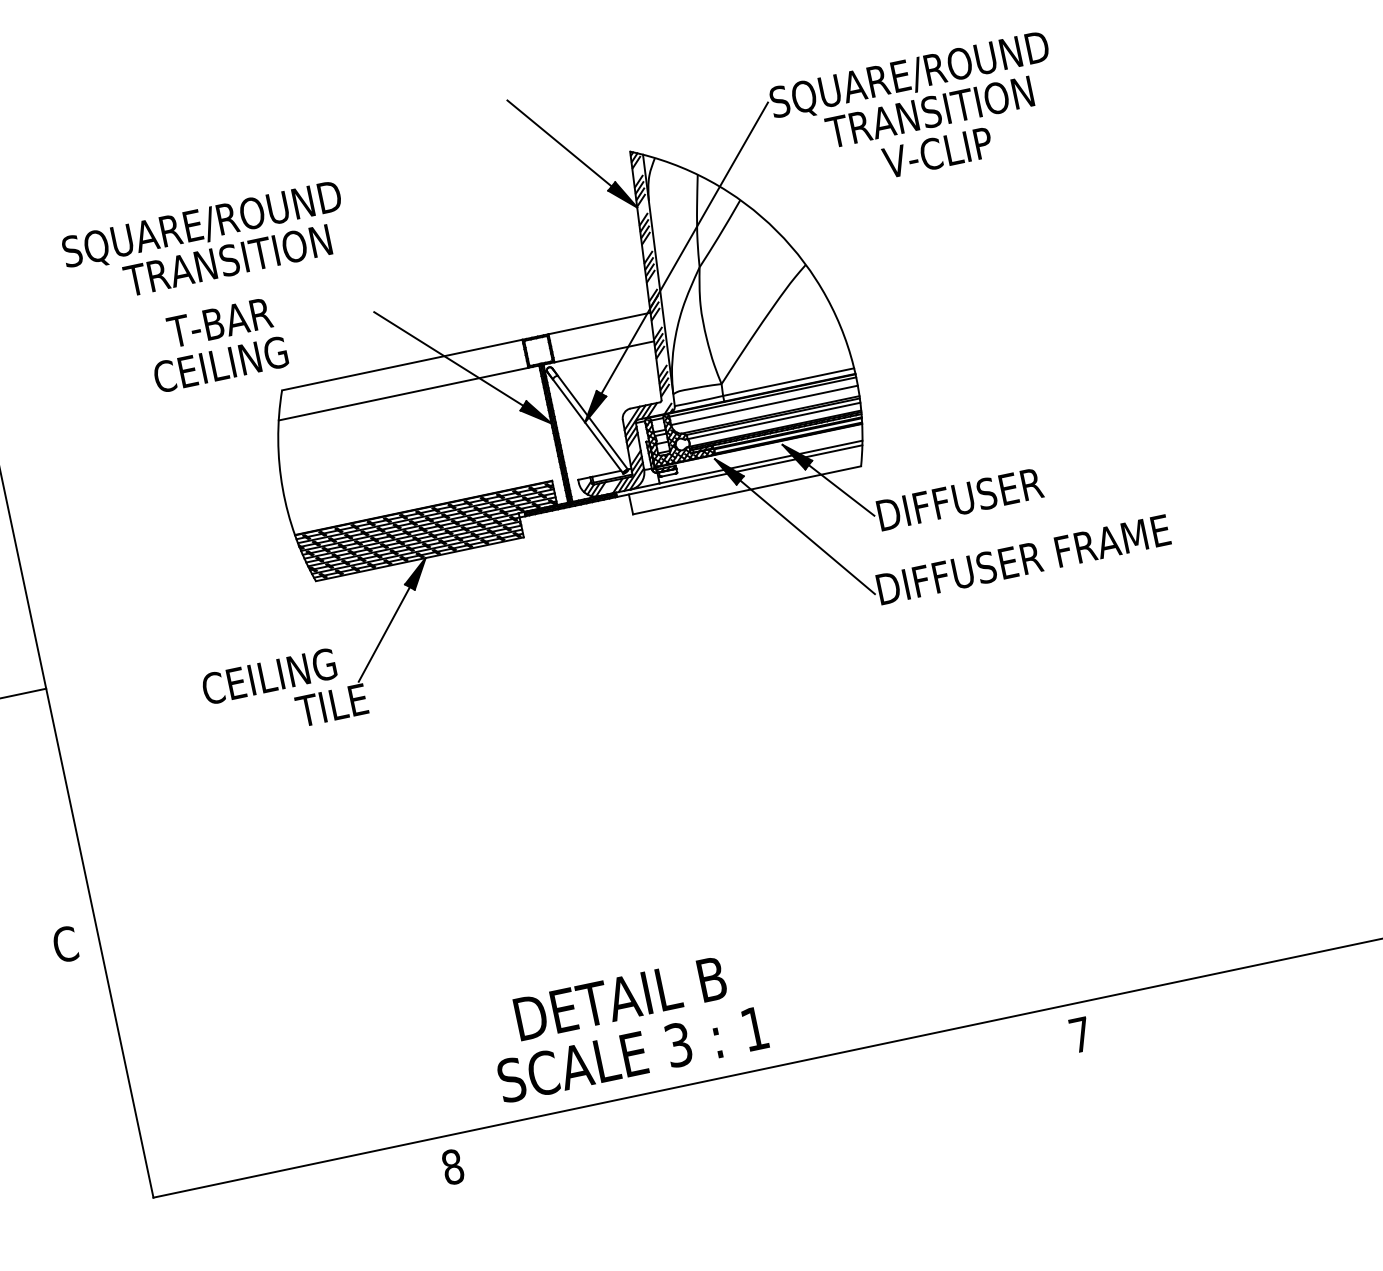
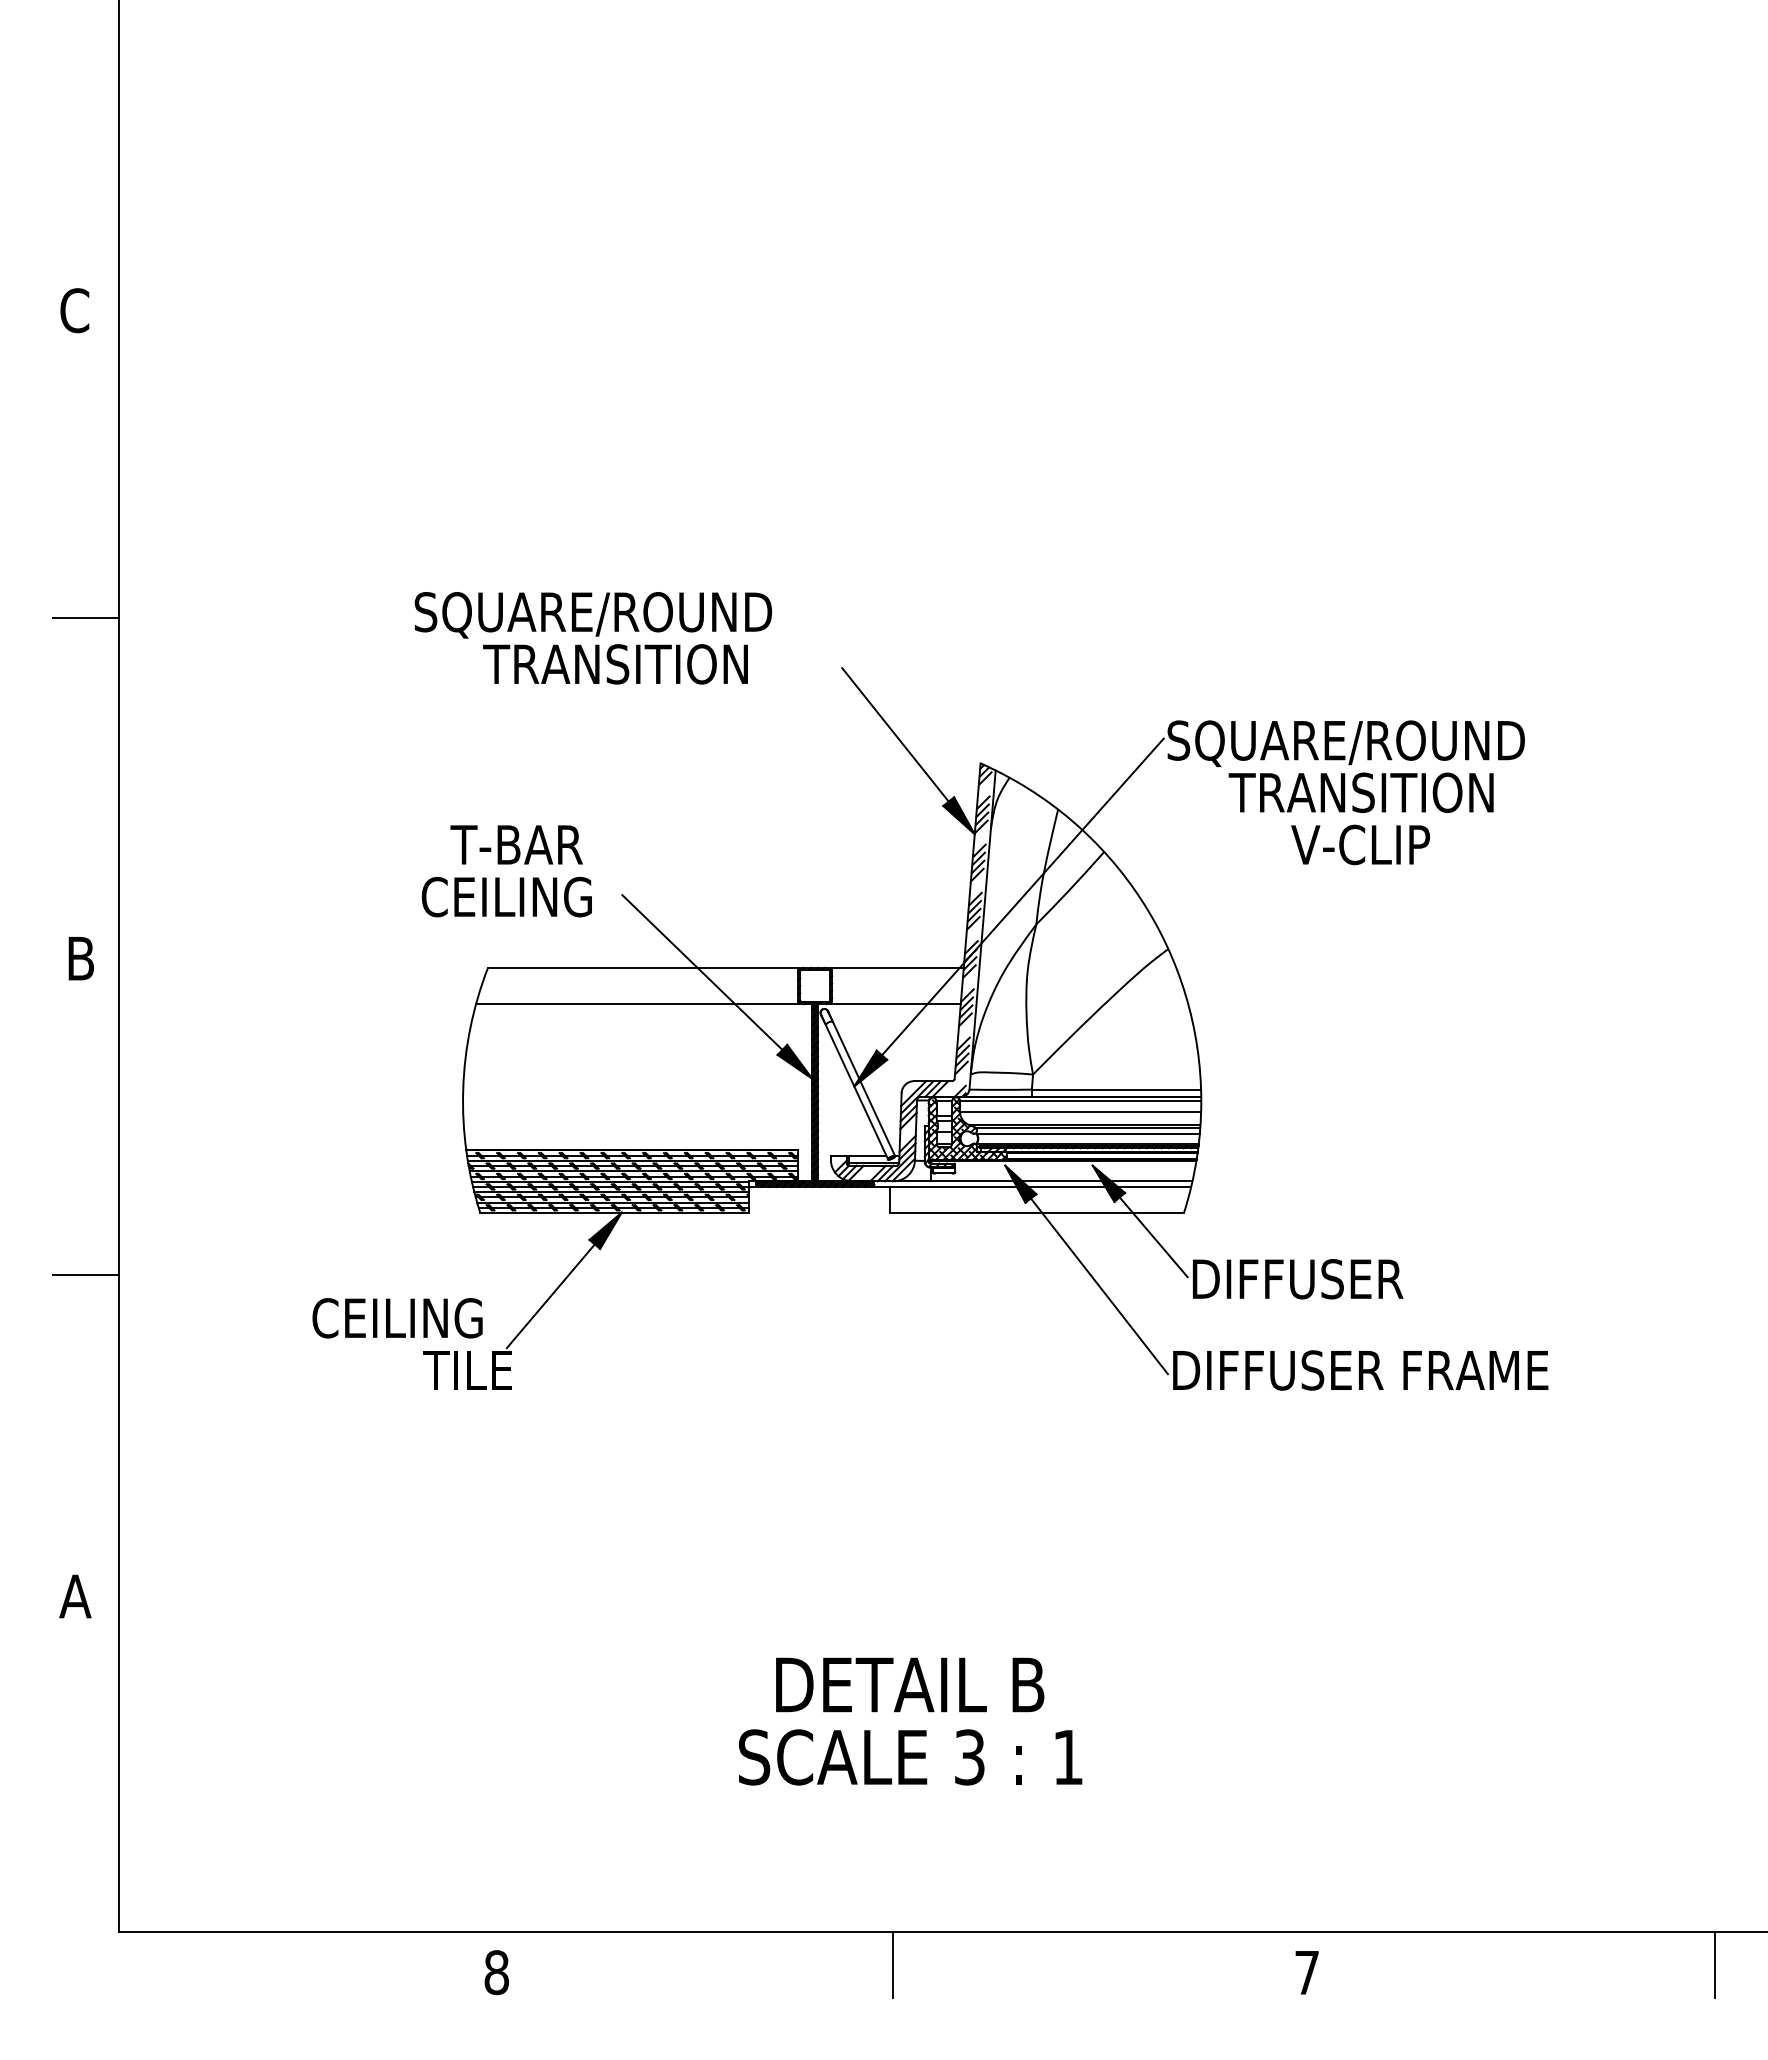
text: (206, 244) -> (593, 638), moved
text: (216, 344) -> (506, 871), moved
text: (65, 944) -> (75, 1596), C -> A
text: (626, 1026) -> (910, 1721), moved
line: (758, 1096) -> (893, 1965), added

